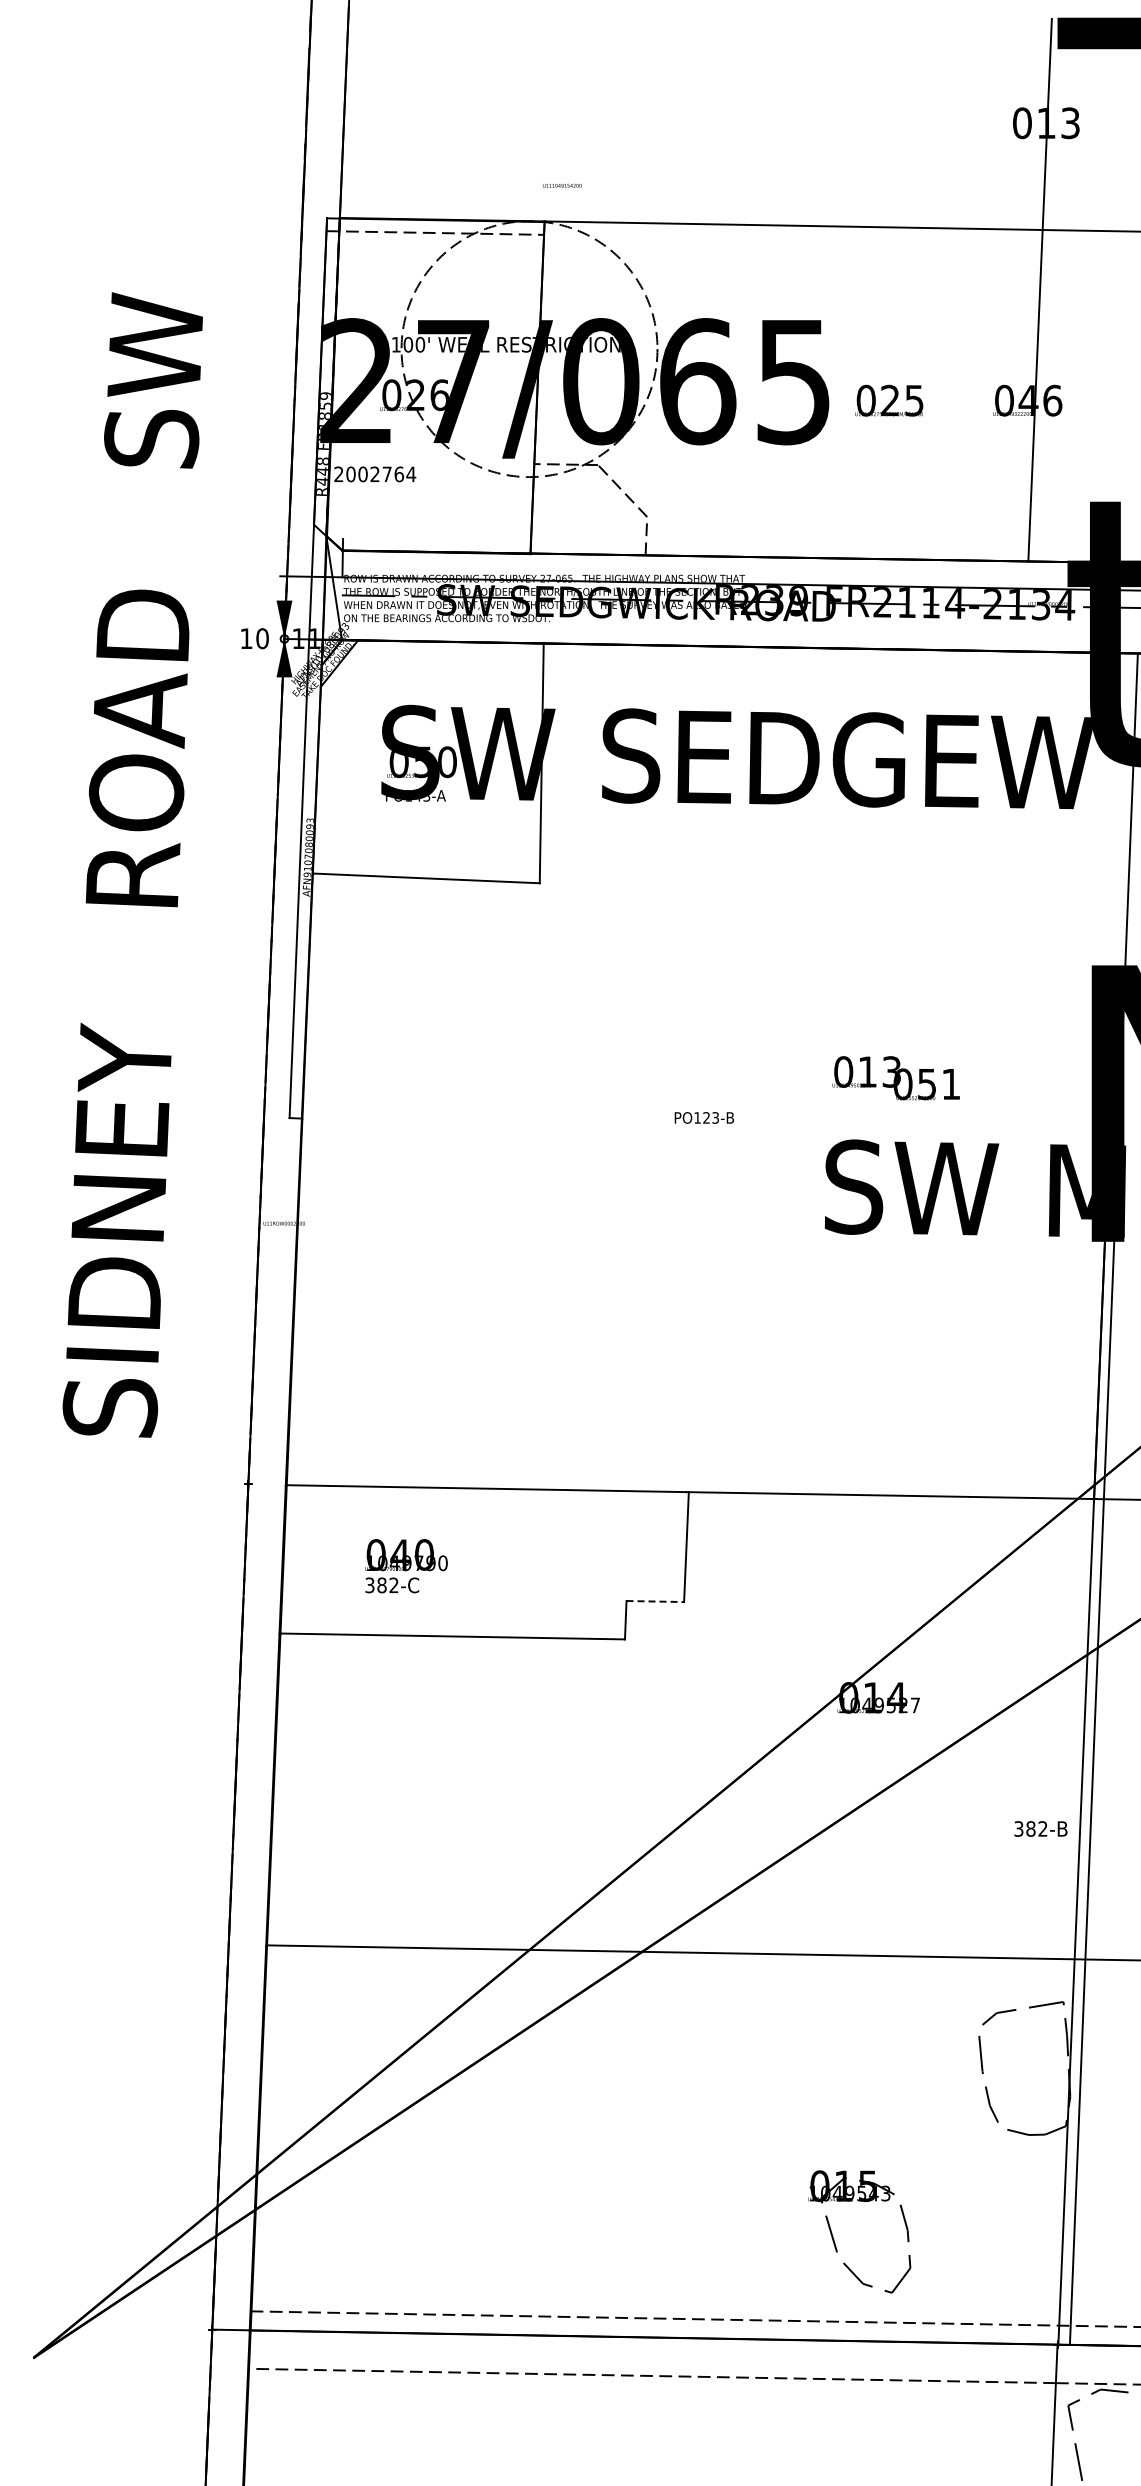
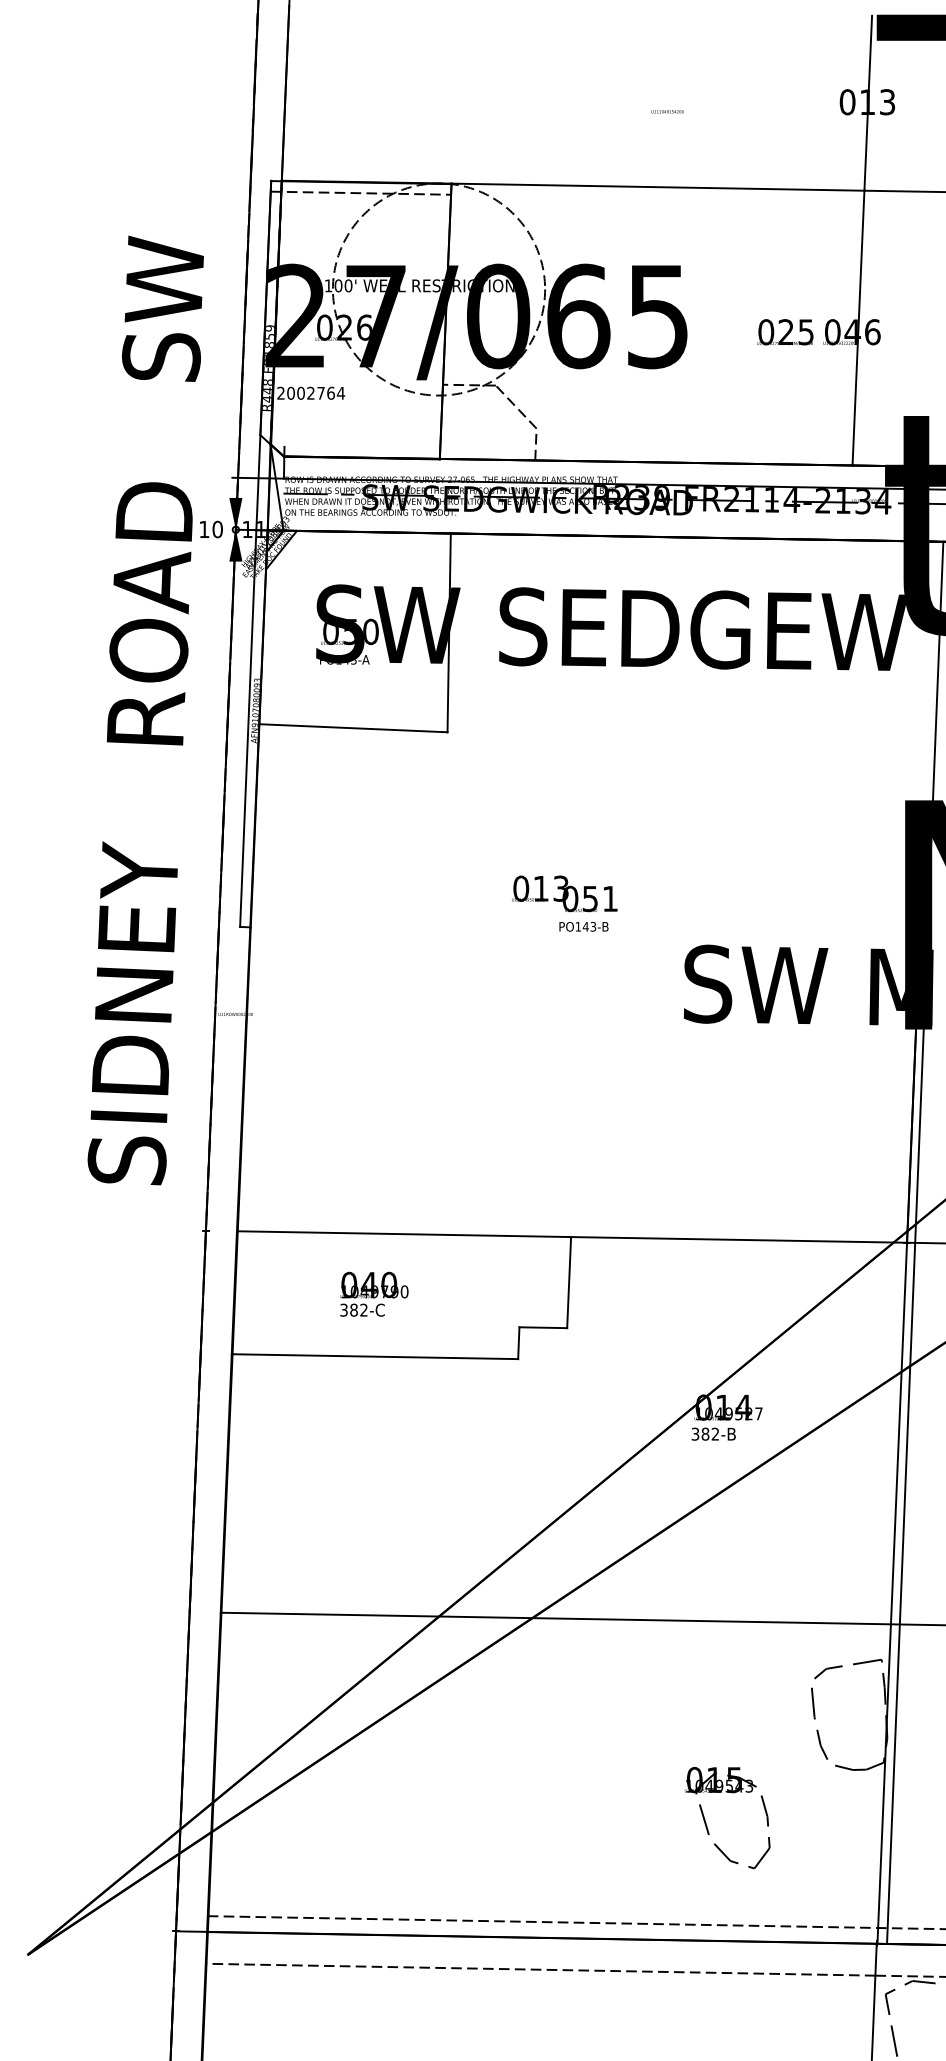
text: (561, 185) -> (666, 111), moved
text: (889, 400) -> (785, 332), moved
text: (132, 864) -> (145, 710), moved
text: (895, 1078) -> (564, 894), moved
text: (706, 1117) -> (585, 926), PO123-B -> PO143-B
text: (406, 1566) -> (374, 1294), moved
line: (655, 1601) -> (543, 1327), dashed -> solid
text: (1040, 1828) -> (713, 1433), moved
part: (834, 2239) -> (706, 1824), moved

